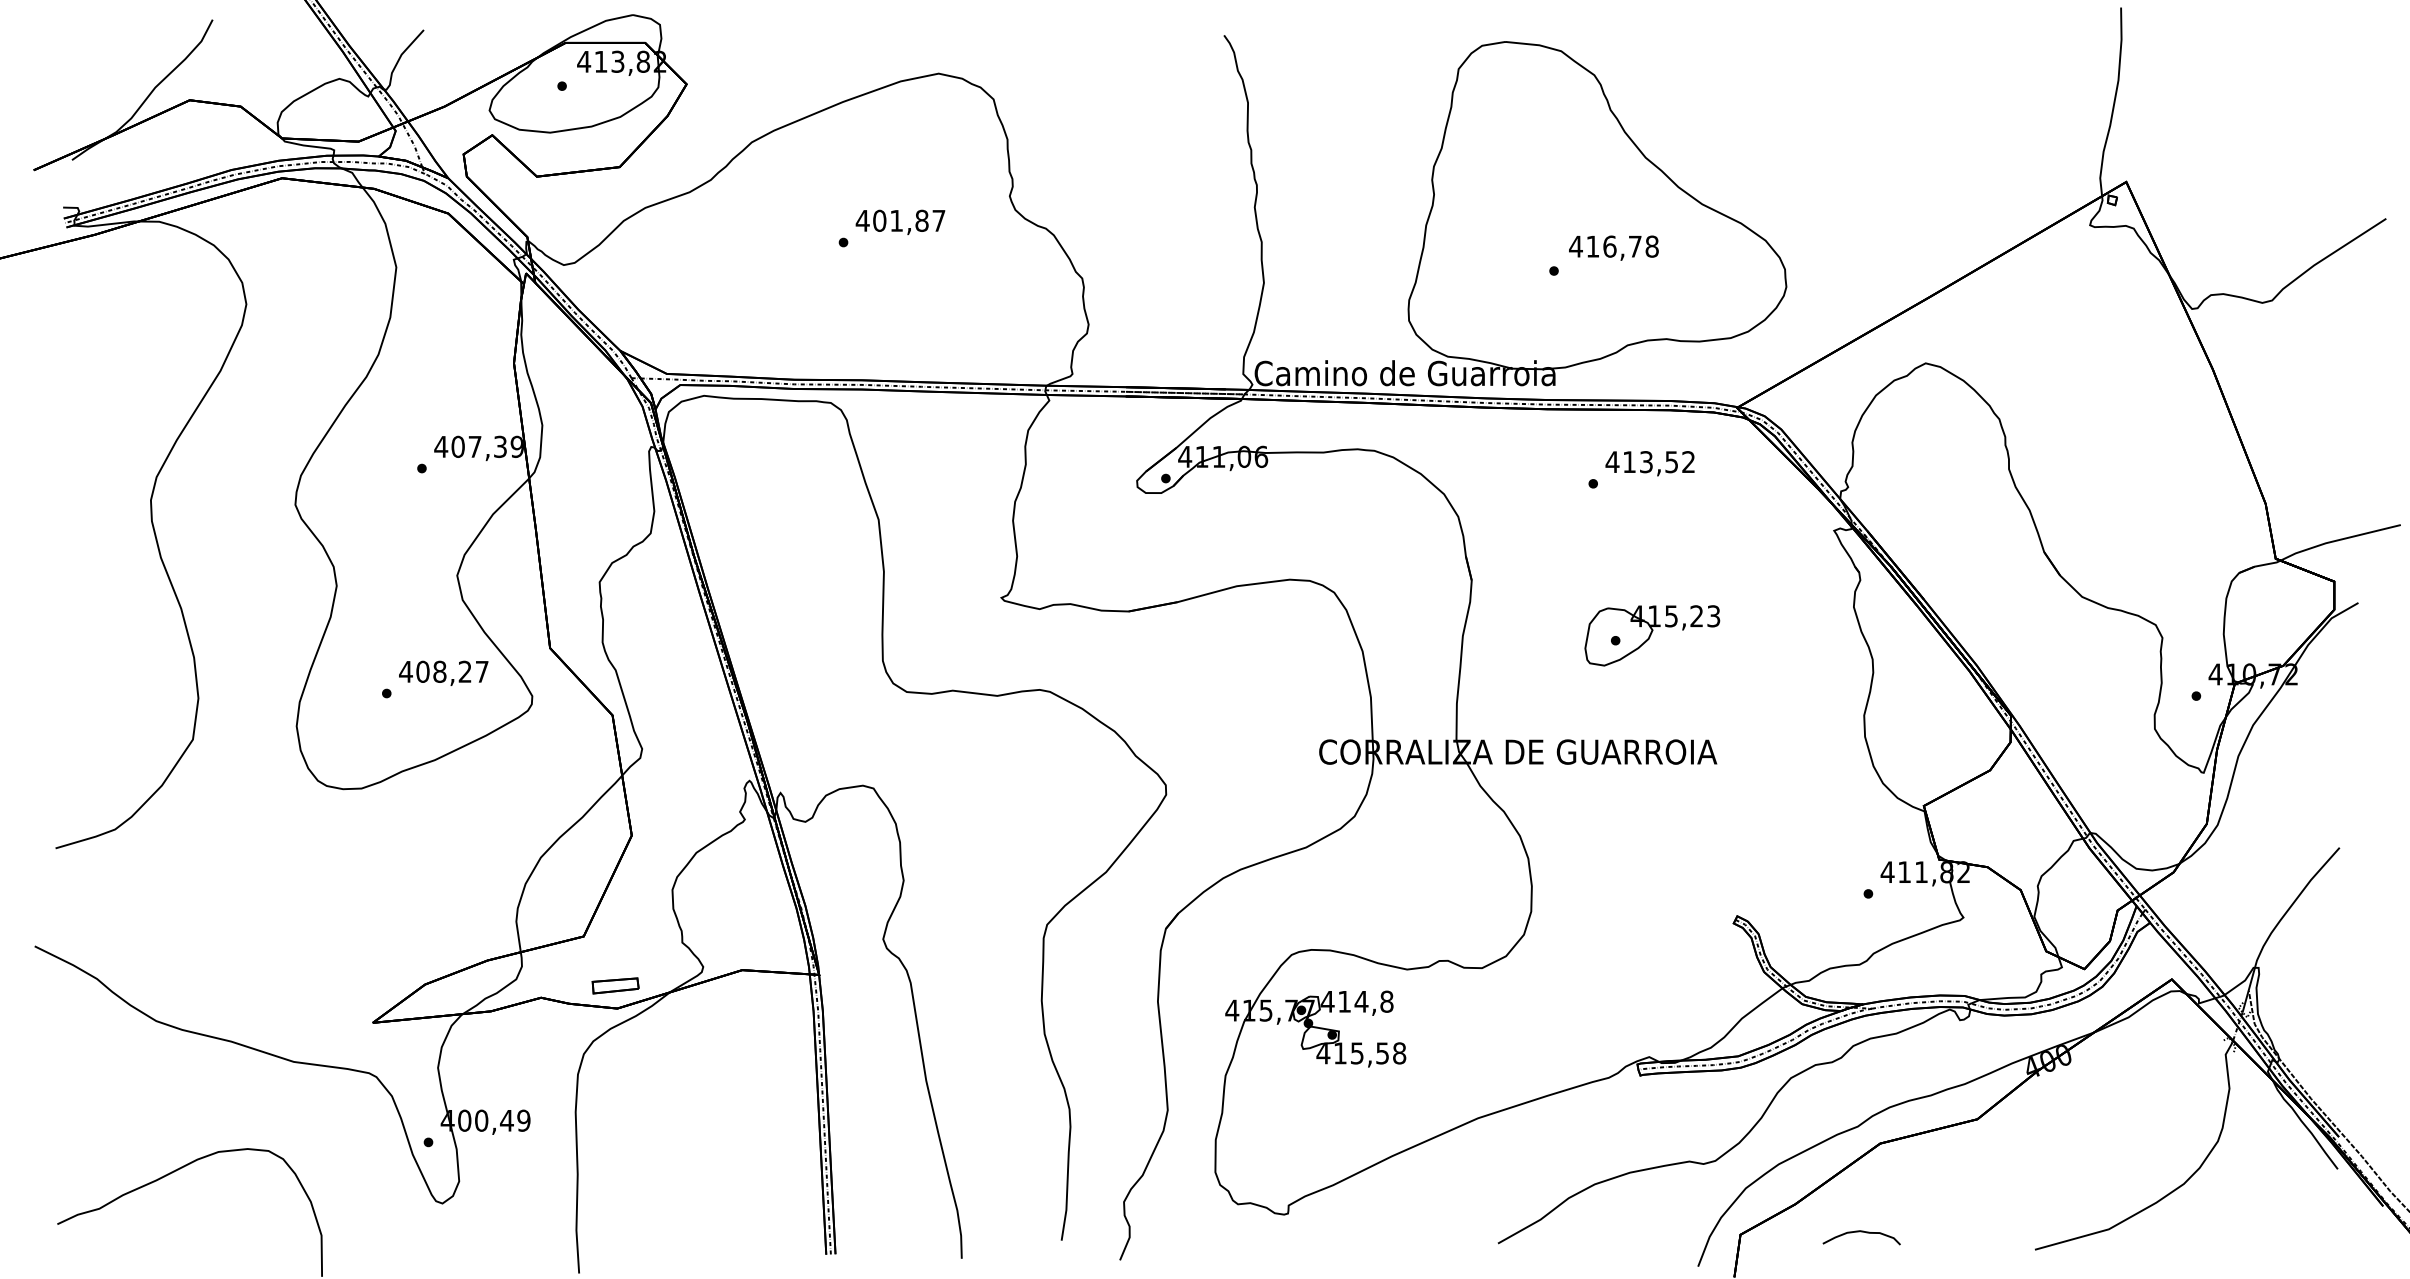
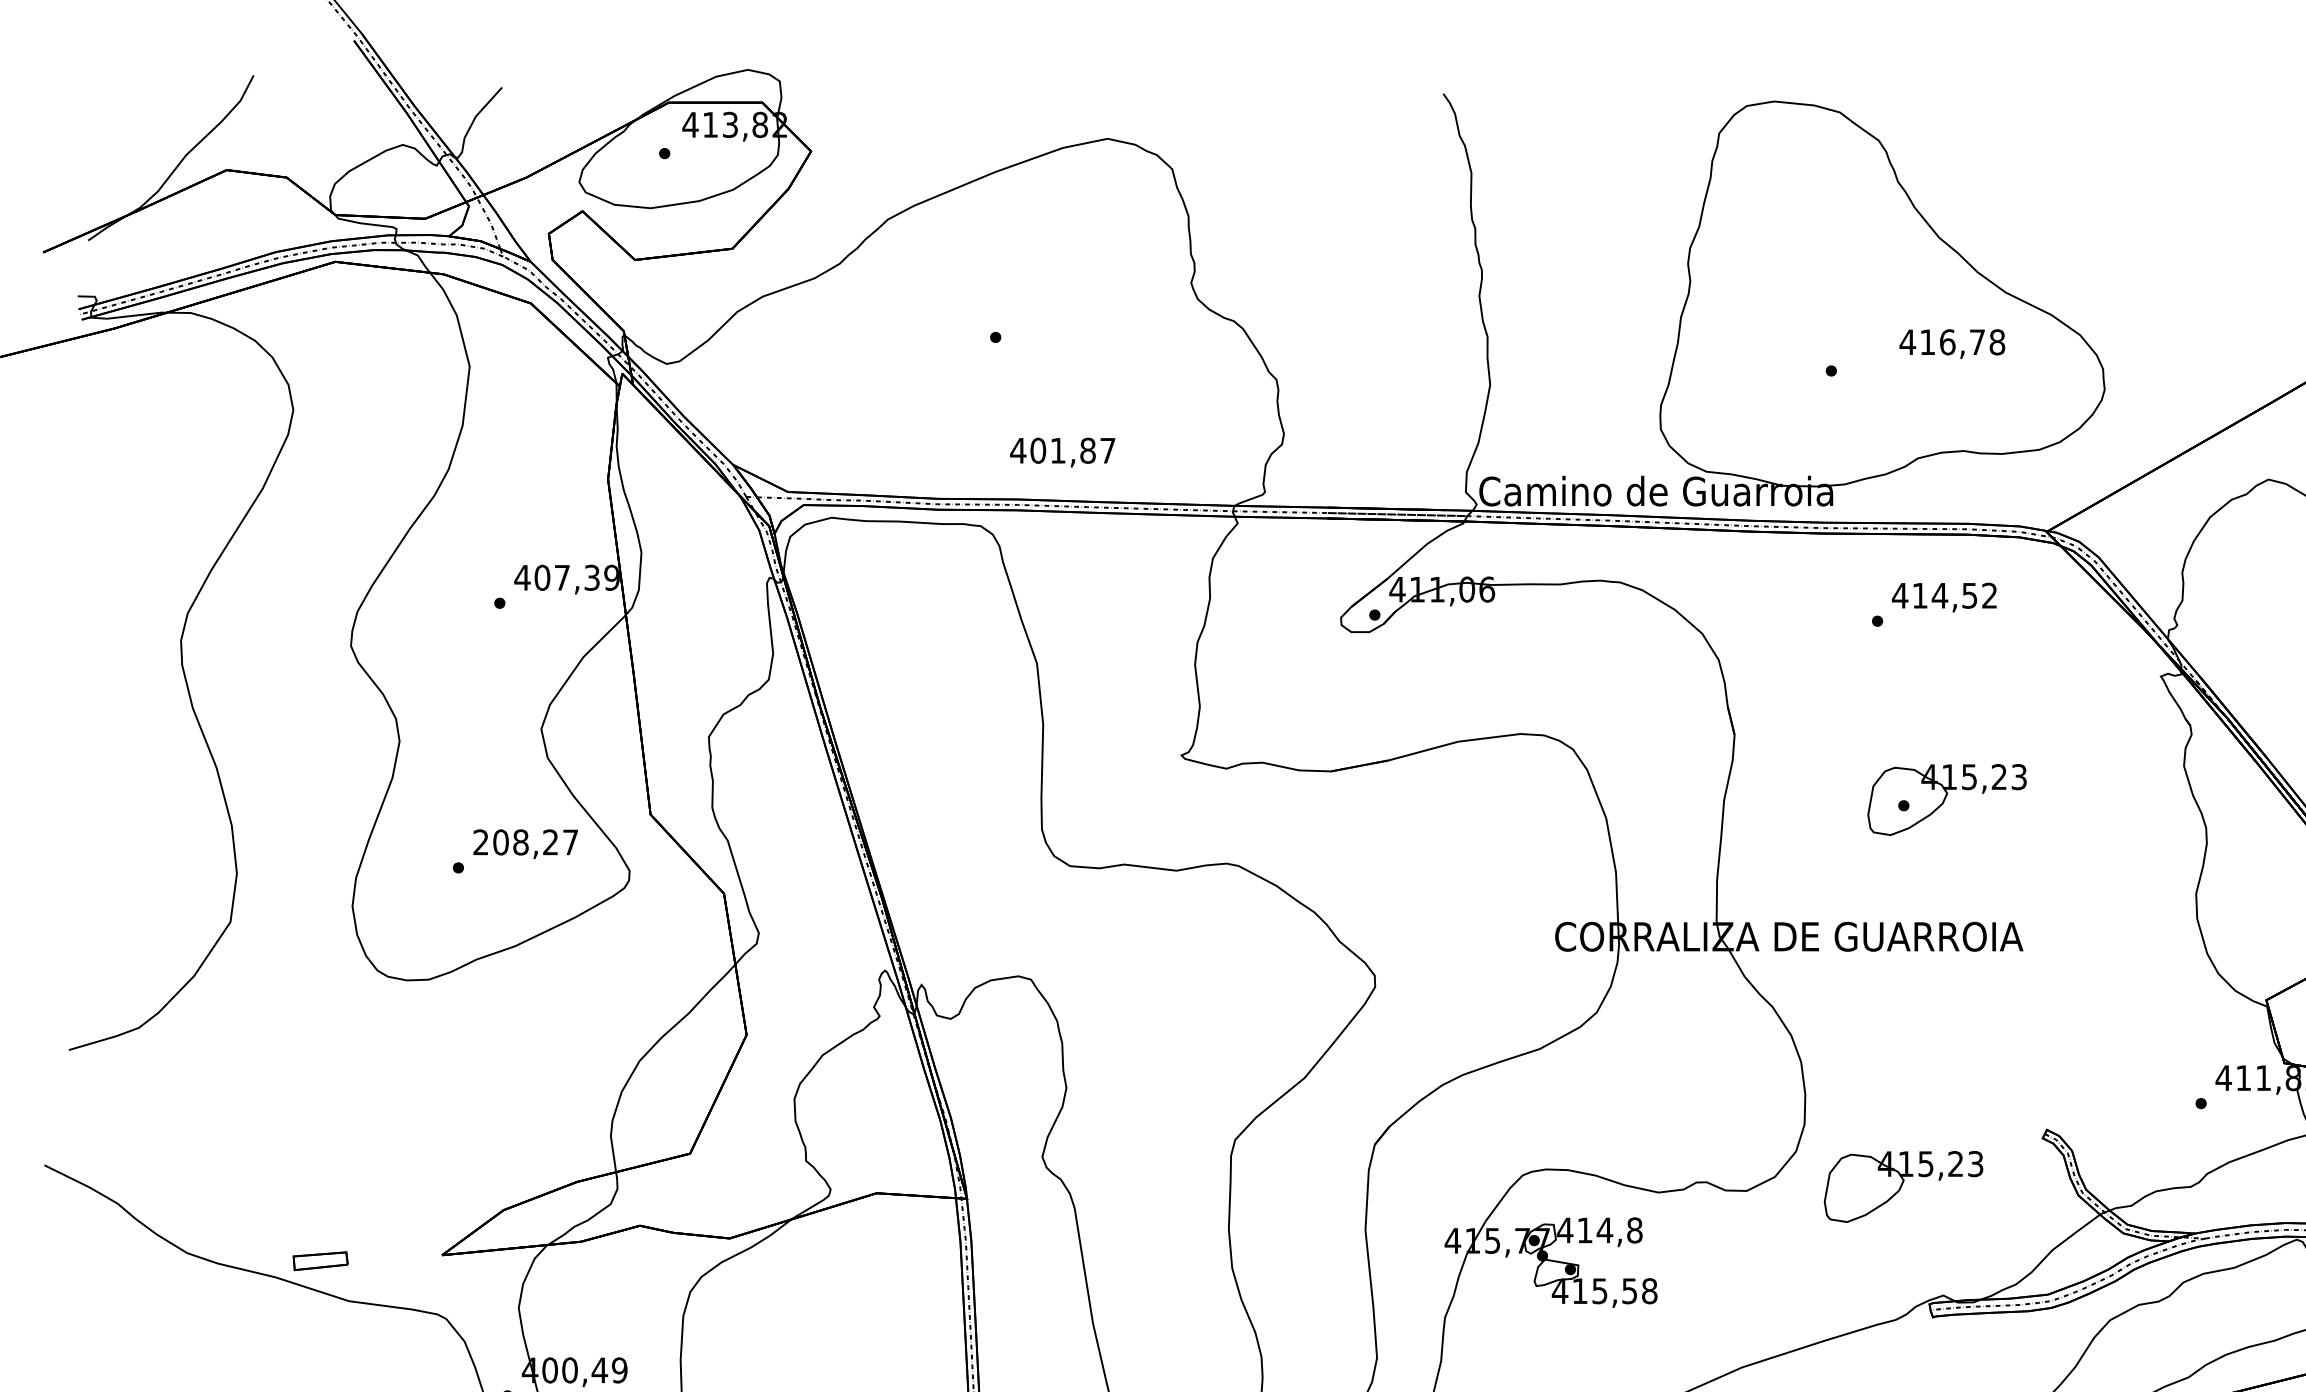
text: (900, 221) -> (1062, 451), moved
text: (1613, 247) -> (1951, 343), moved
text: (1646, 462) -> (1940, 596), 413,52 -> 414,52
text: (405, 671) -> (480, 842), 408,27 -> 208,27
part: (1615, 964) -> (1903, 1186), added
part: (615, 985) -> (320, 1260), moved

